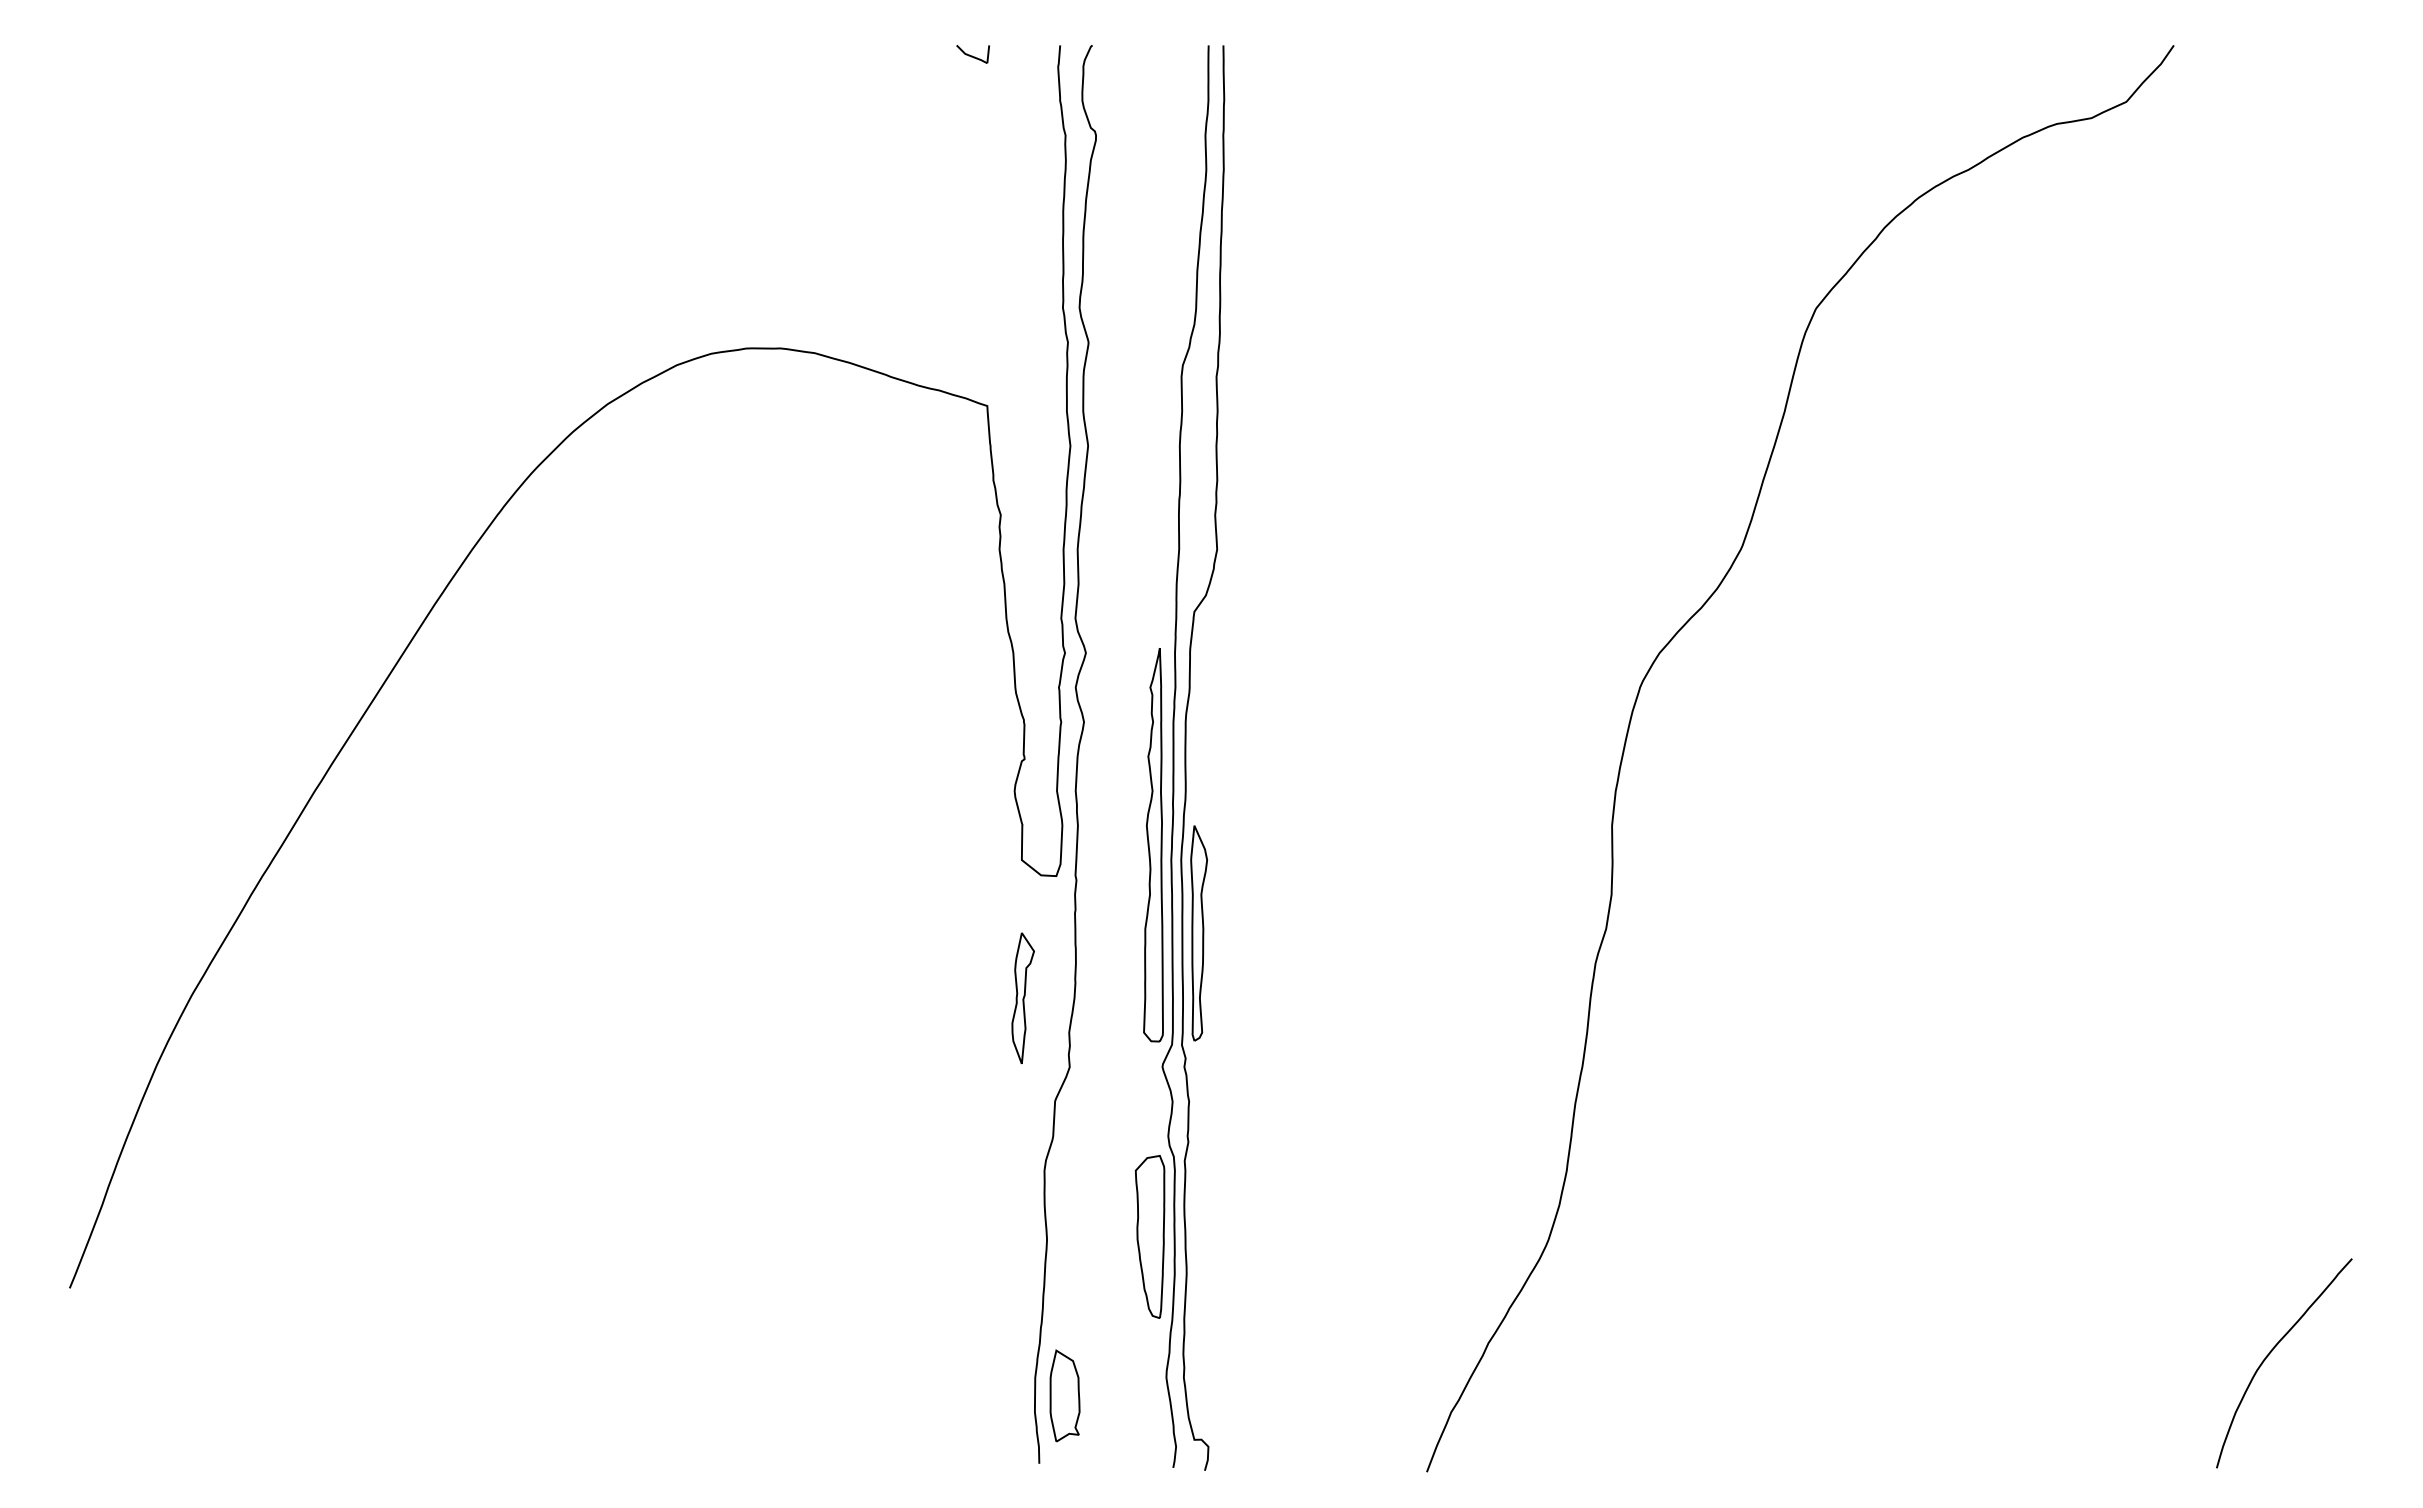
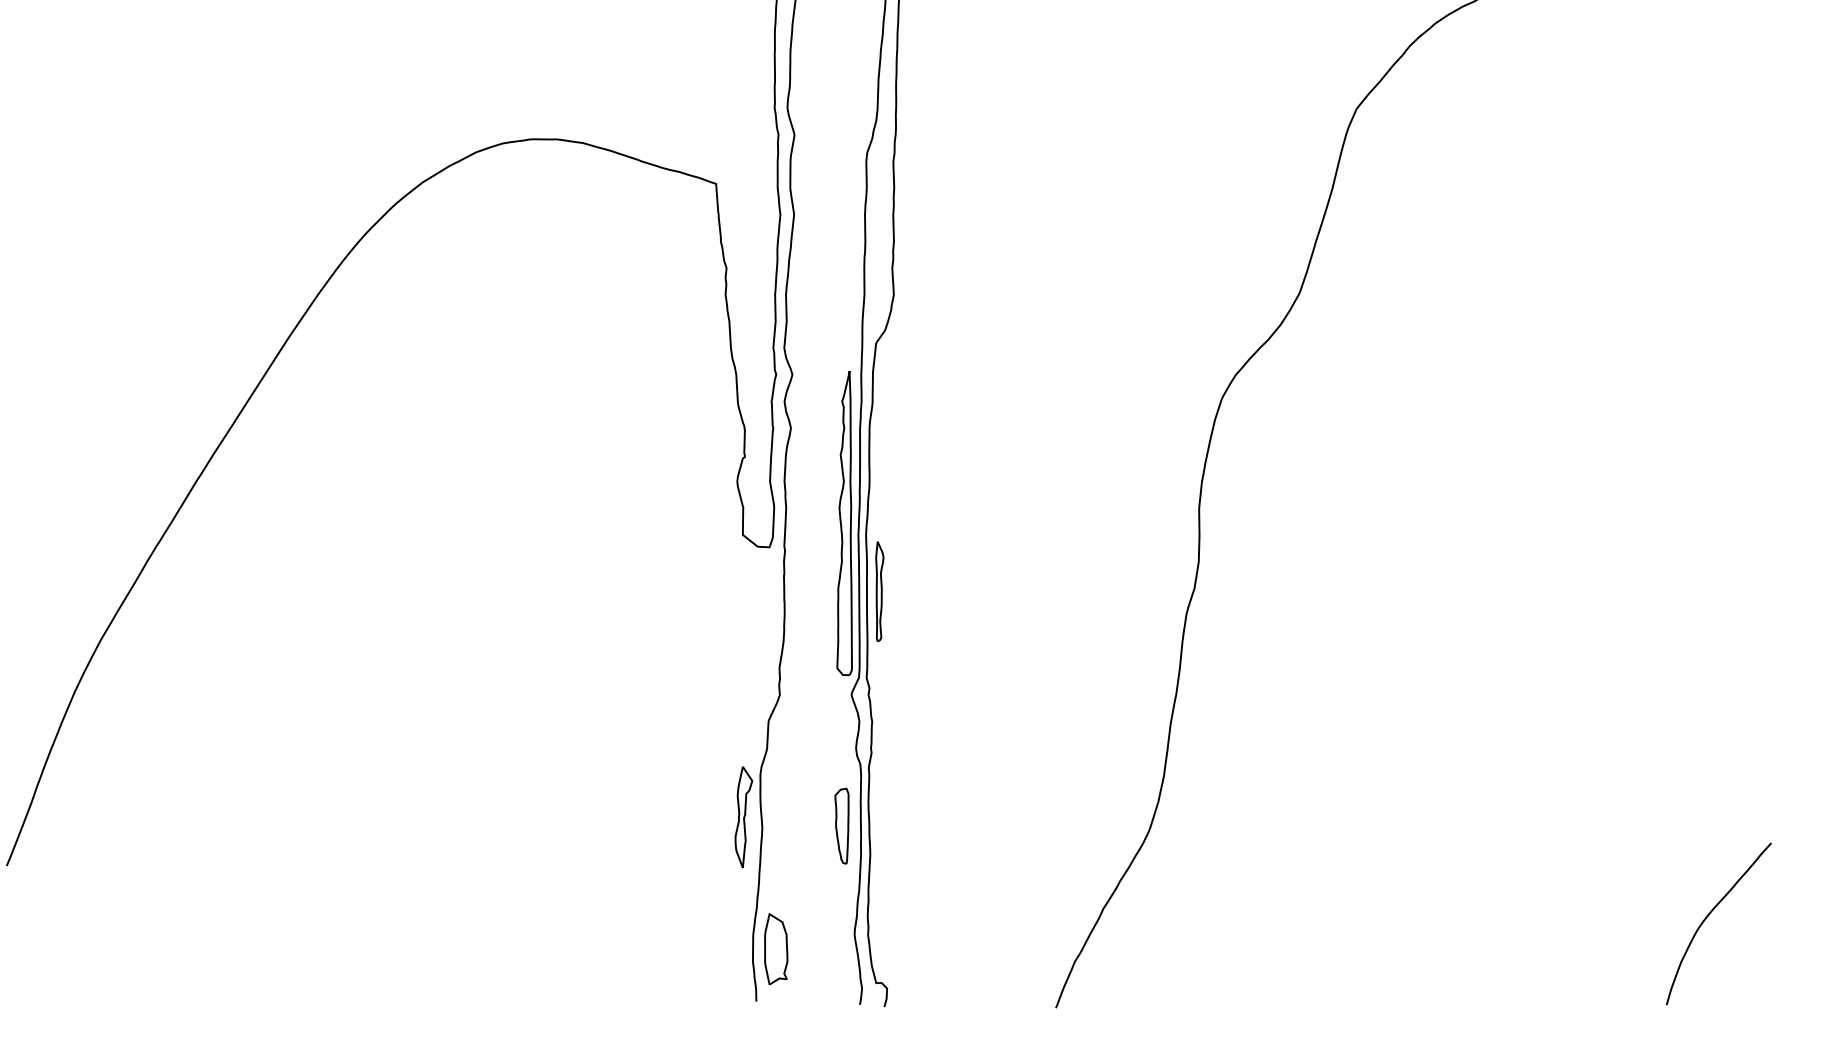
part: (1198, 933) -> (879, 591), size x0.6
part: (1022, 998) -> (743, 817), moved
part: (1149, 1236) -> (841, 825), size x0.6

